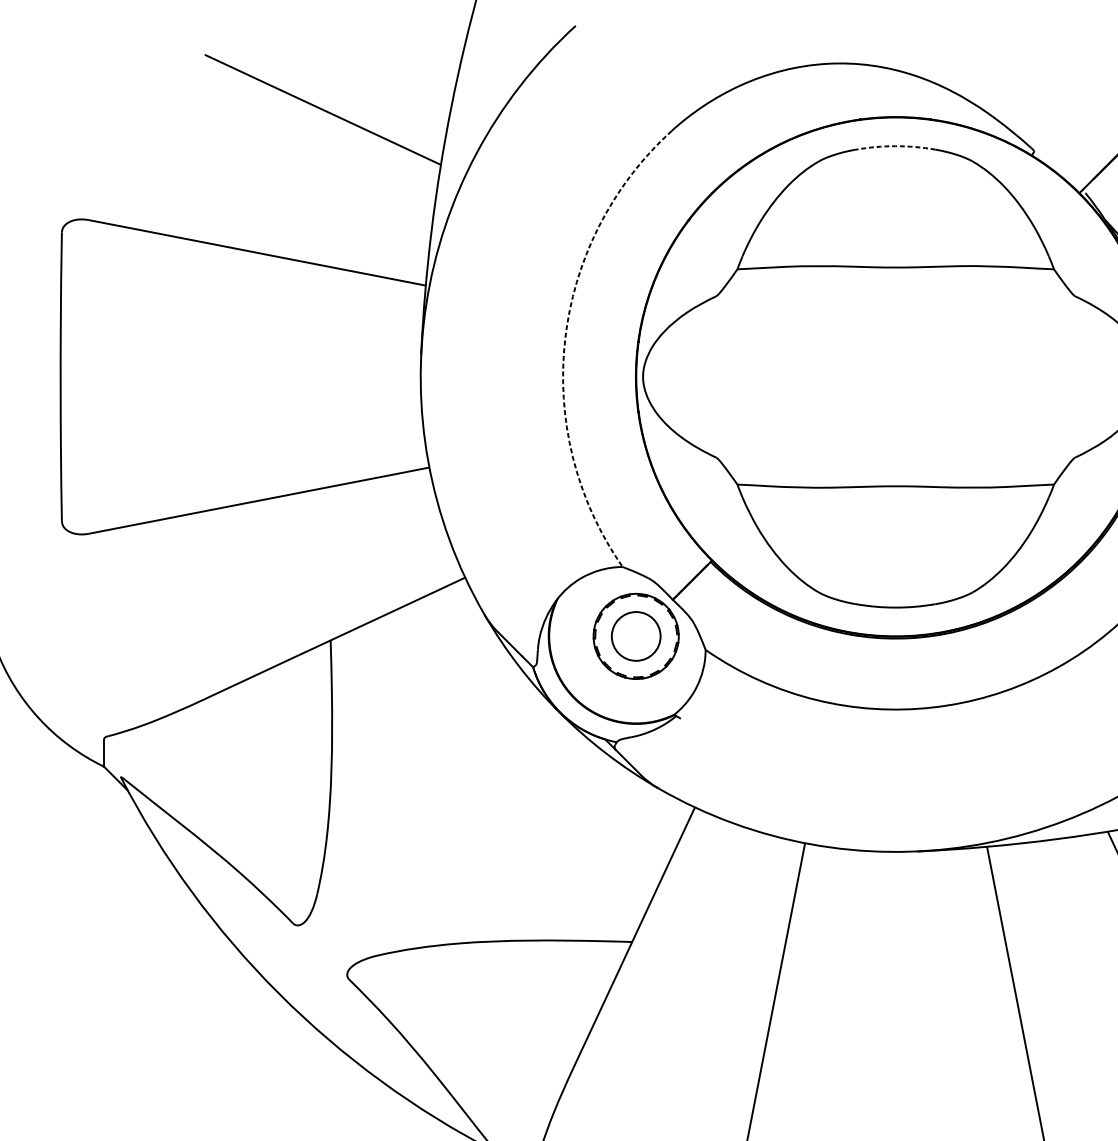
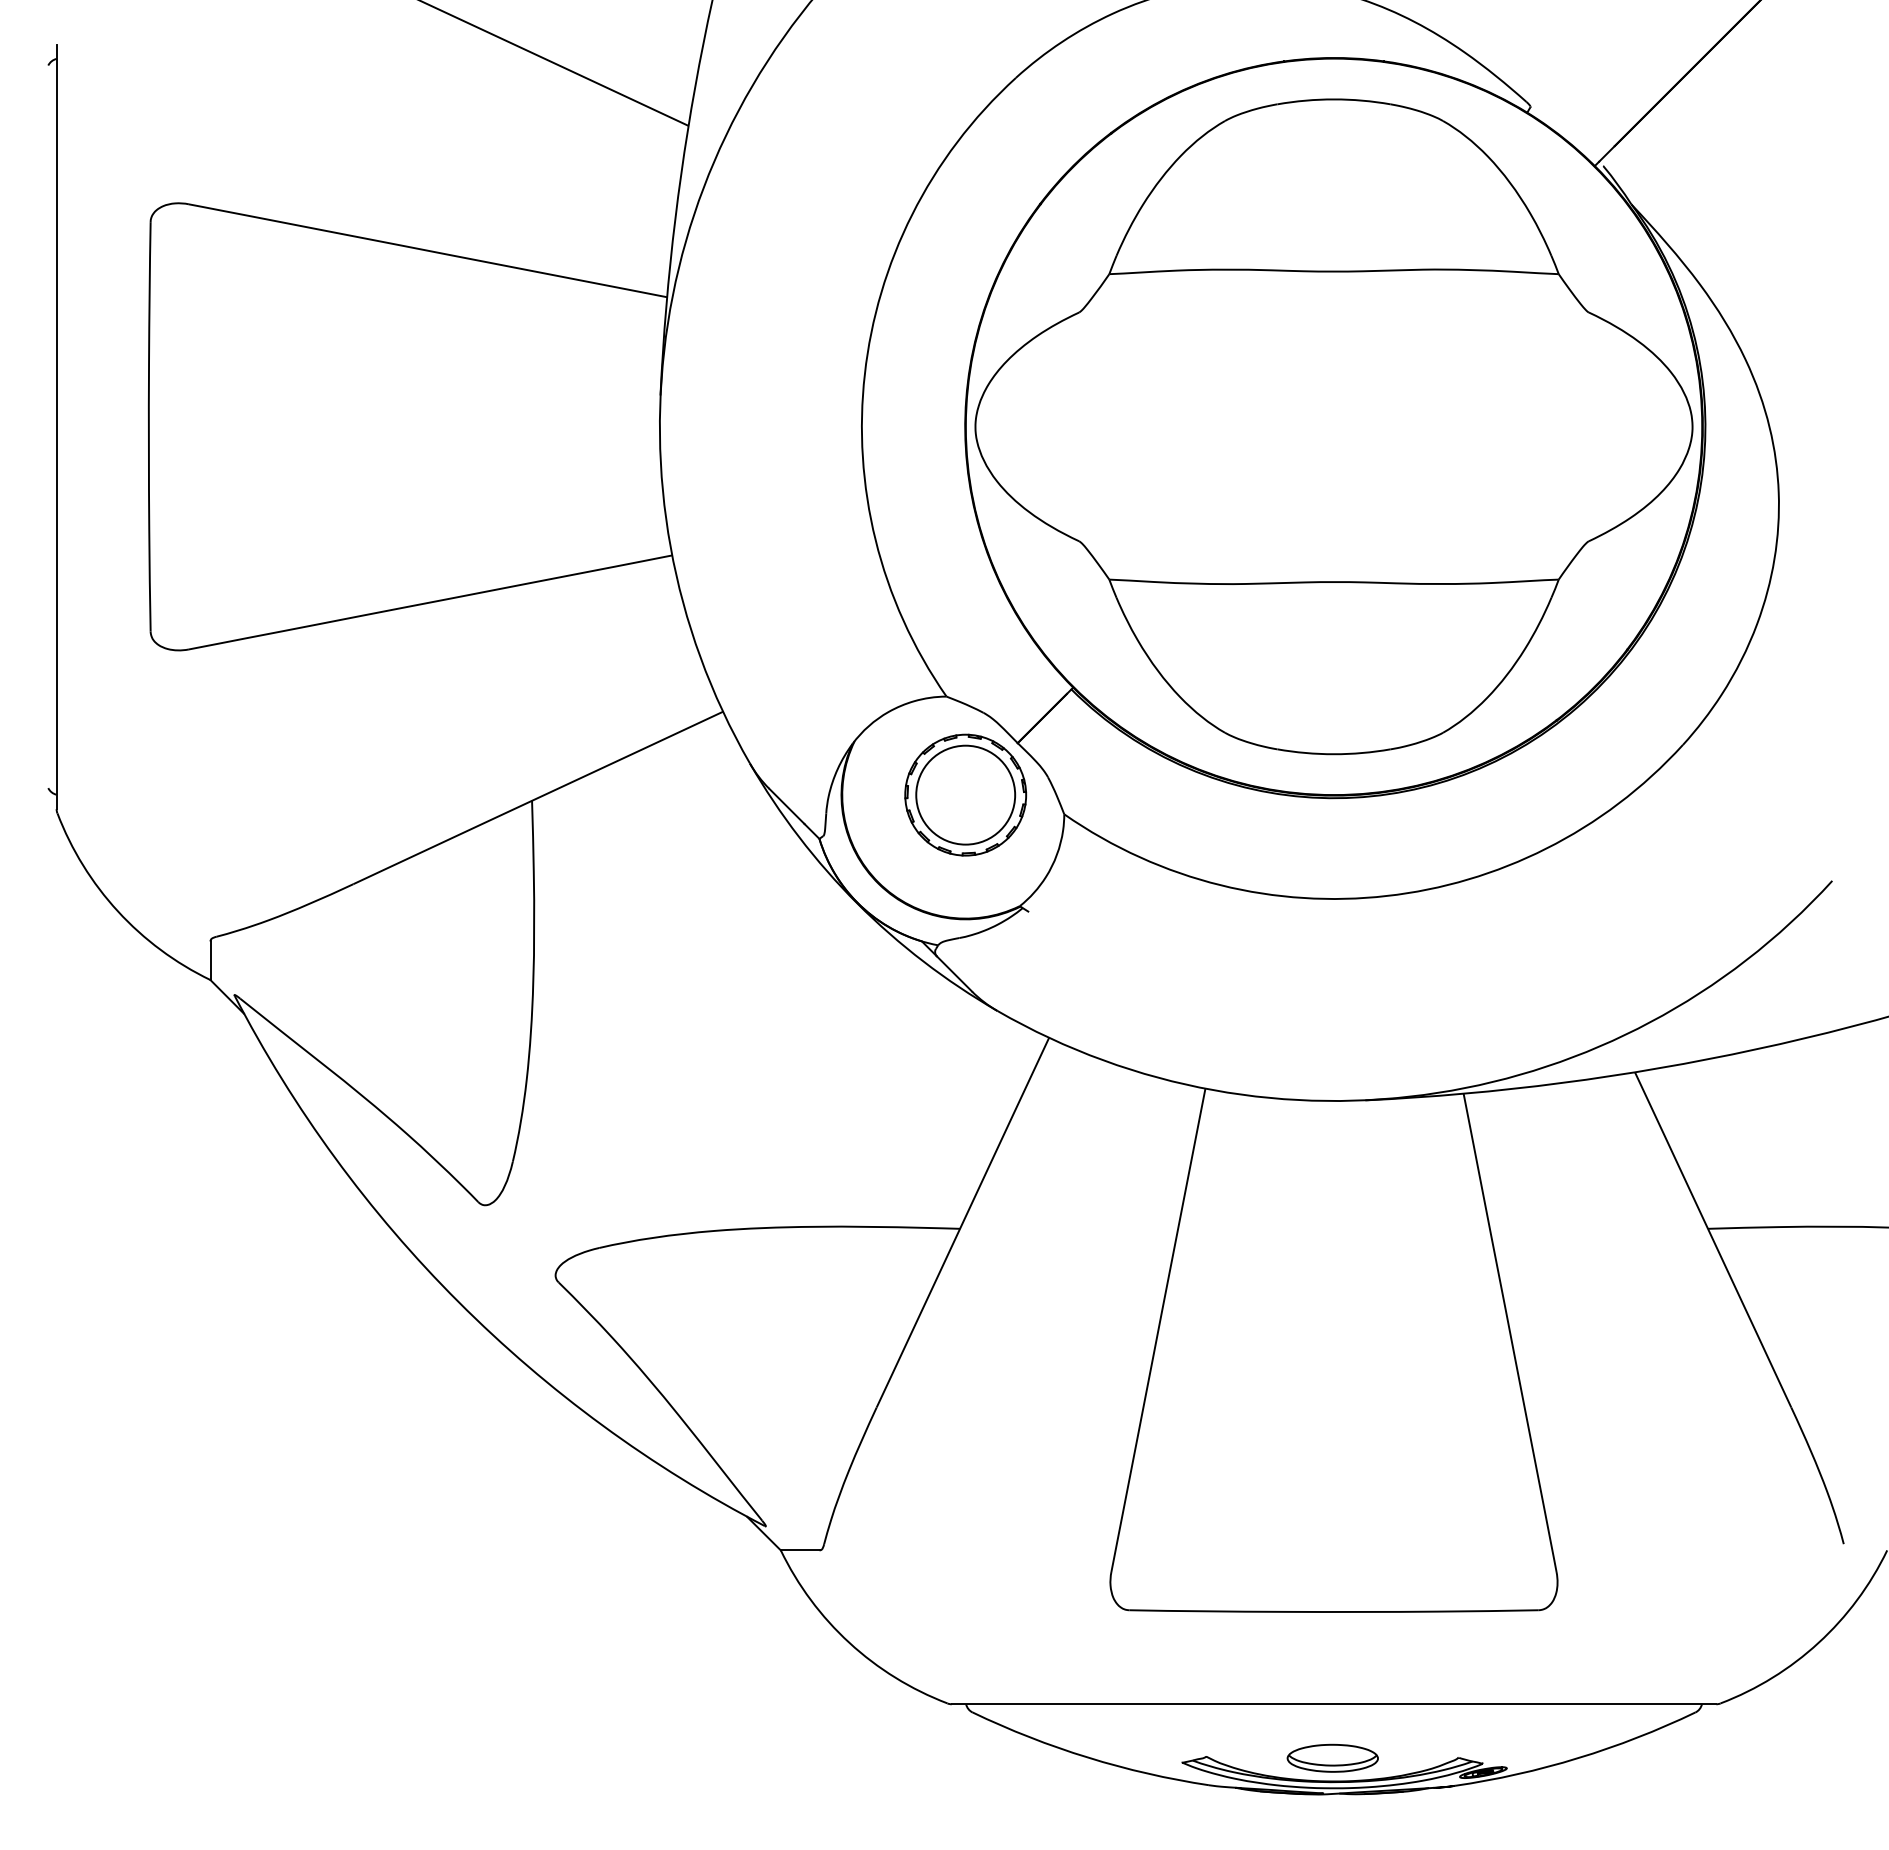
arc: (896, 146) -> (1334, 99), dashed -> solid
arc: (564, 340) -> (864, 374), dashed -> solid
circle: (636, 635) -> (965, 794), size x1.43

